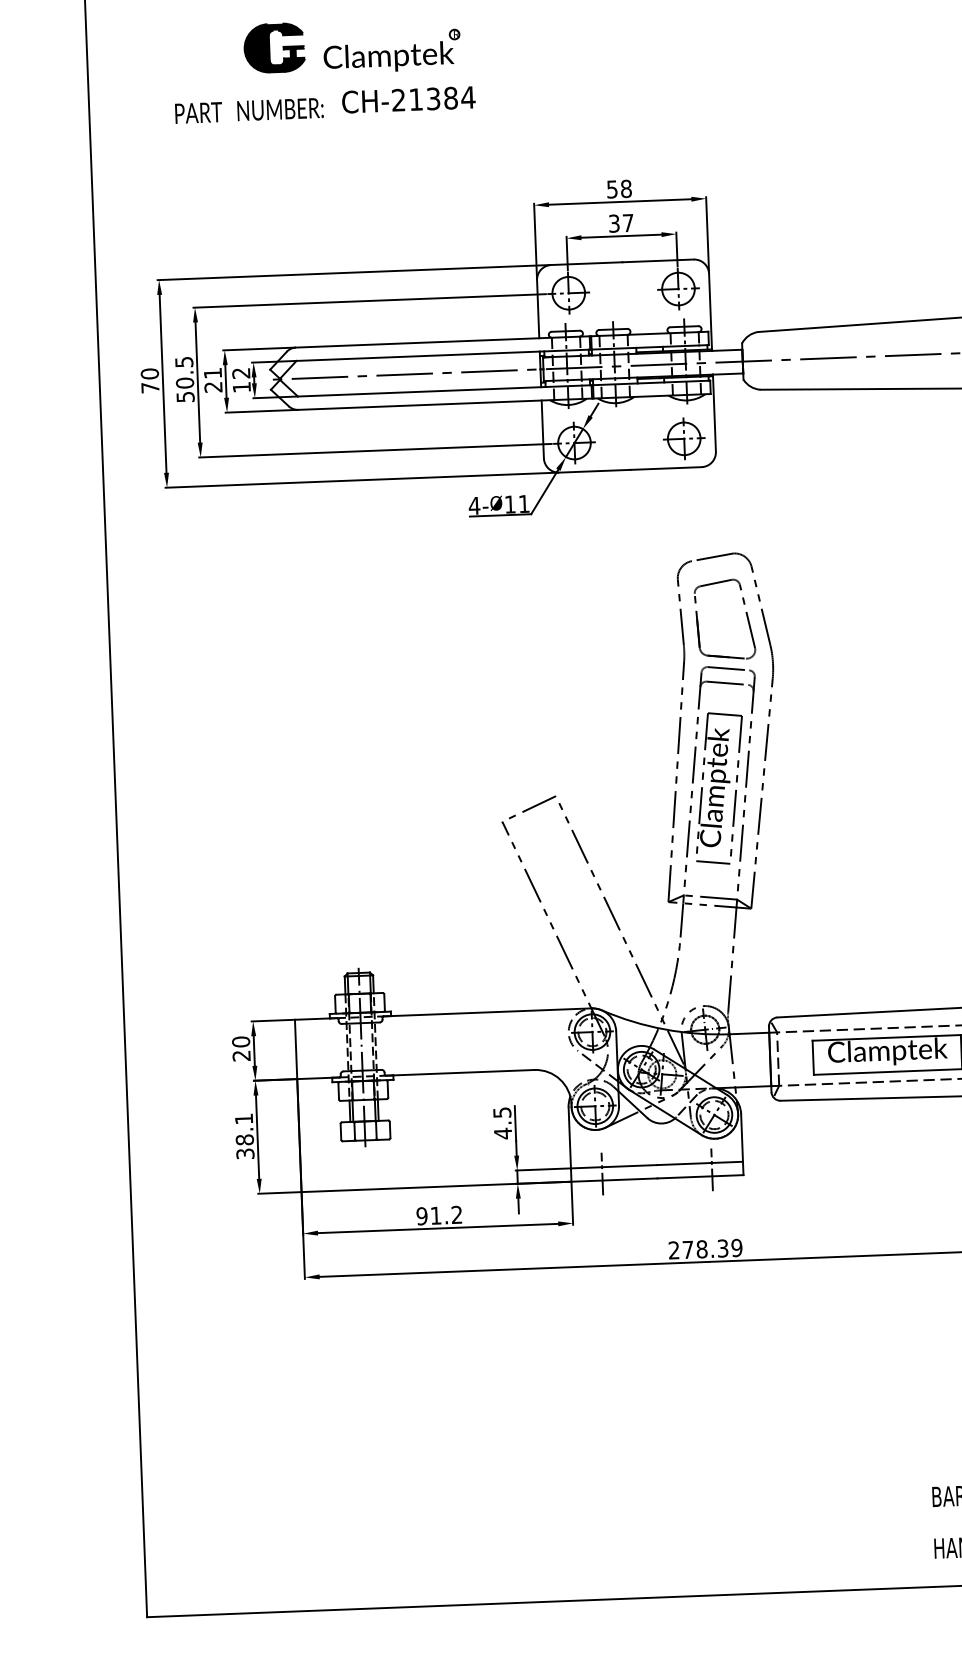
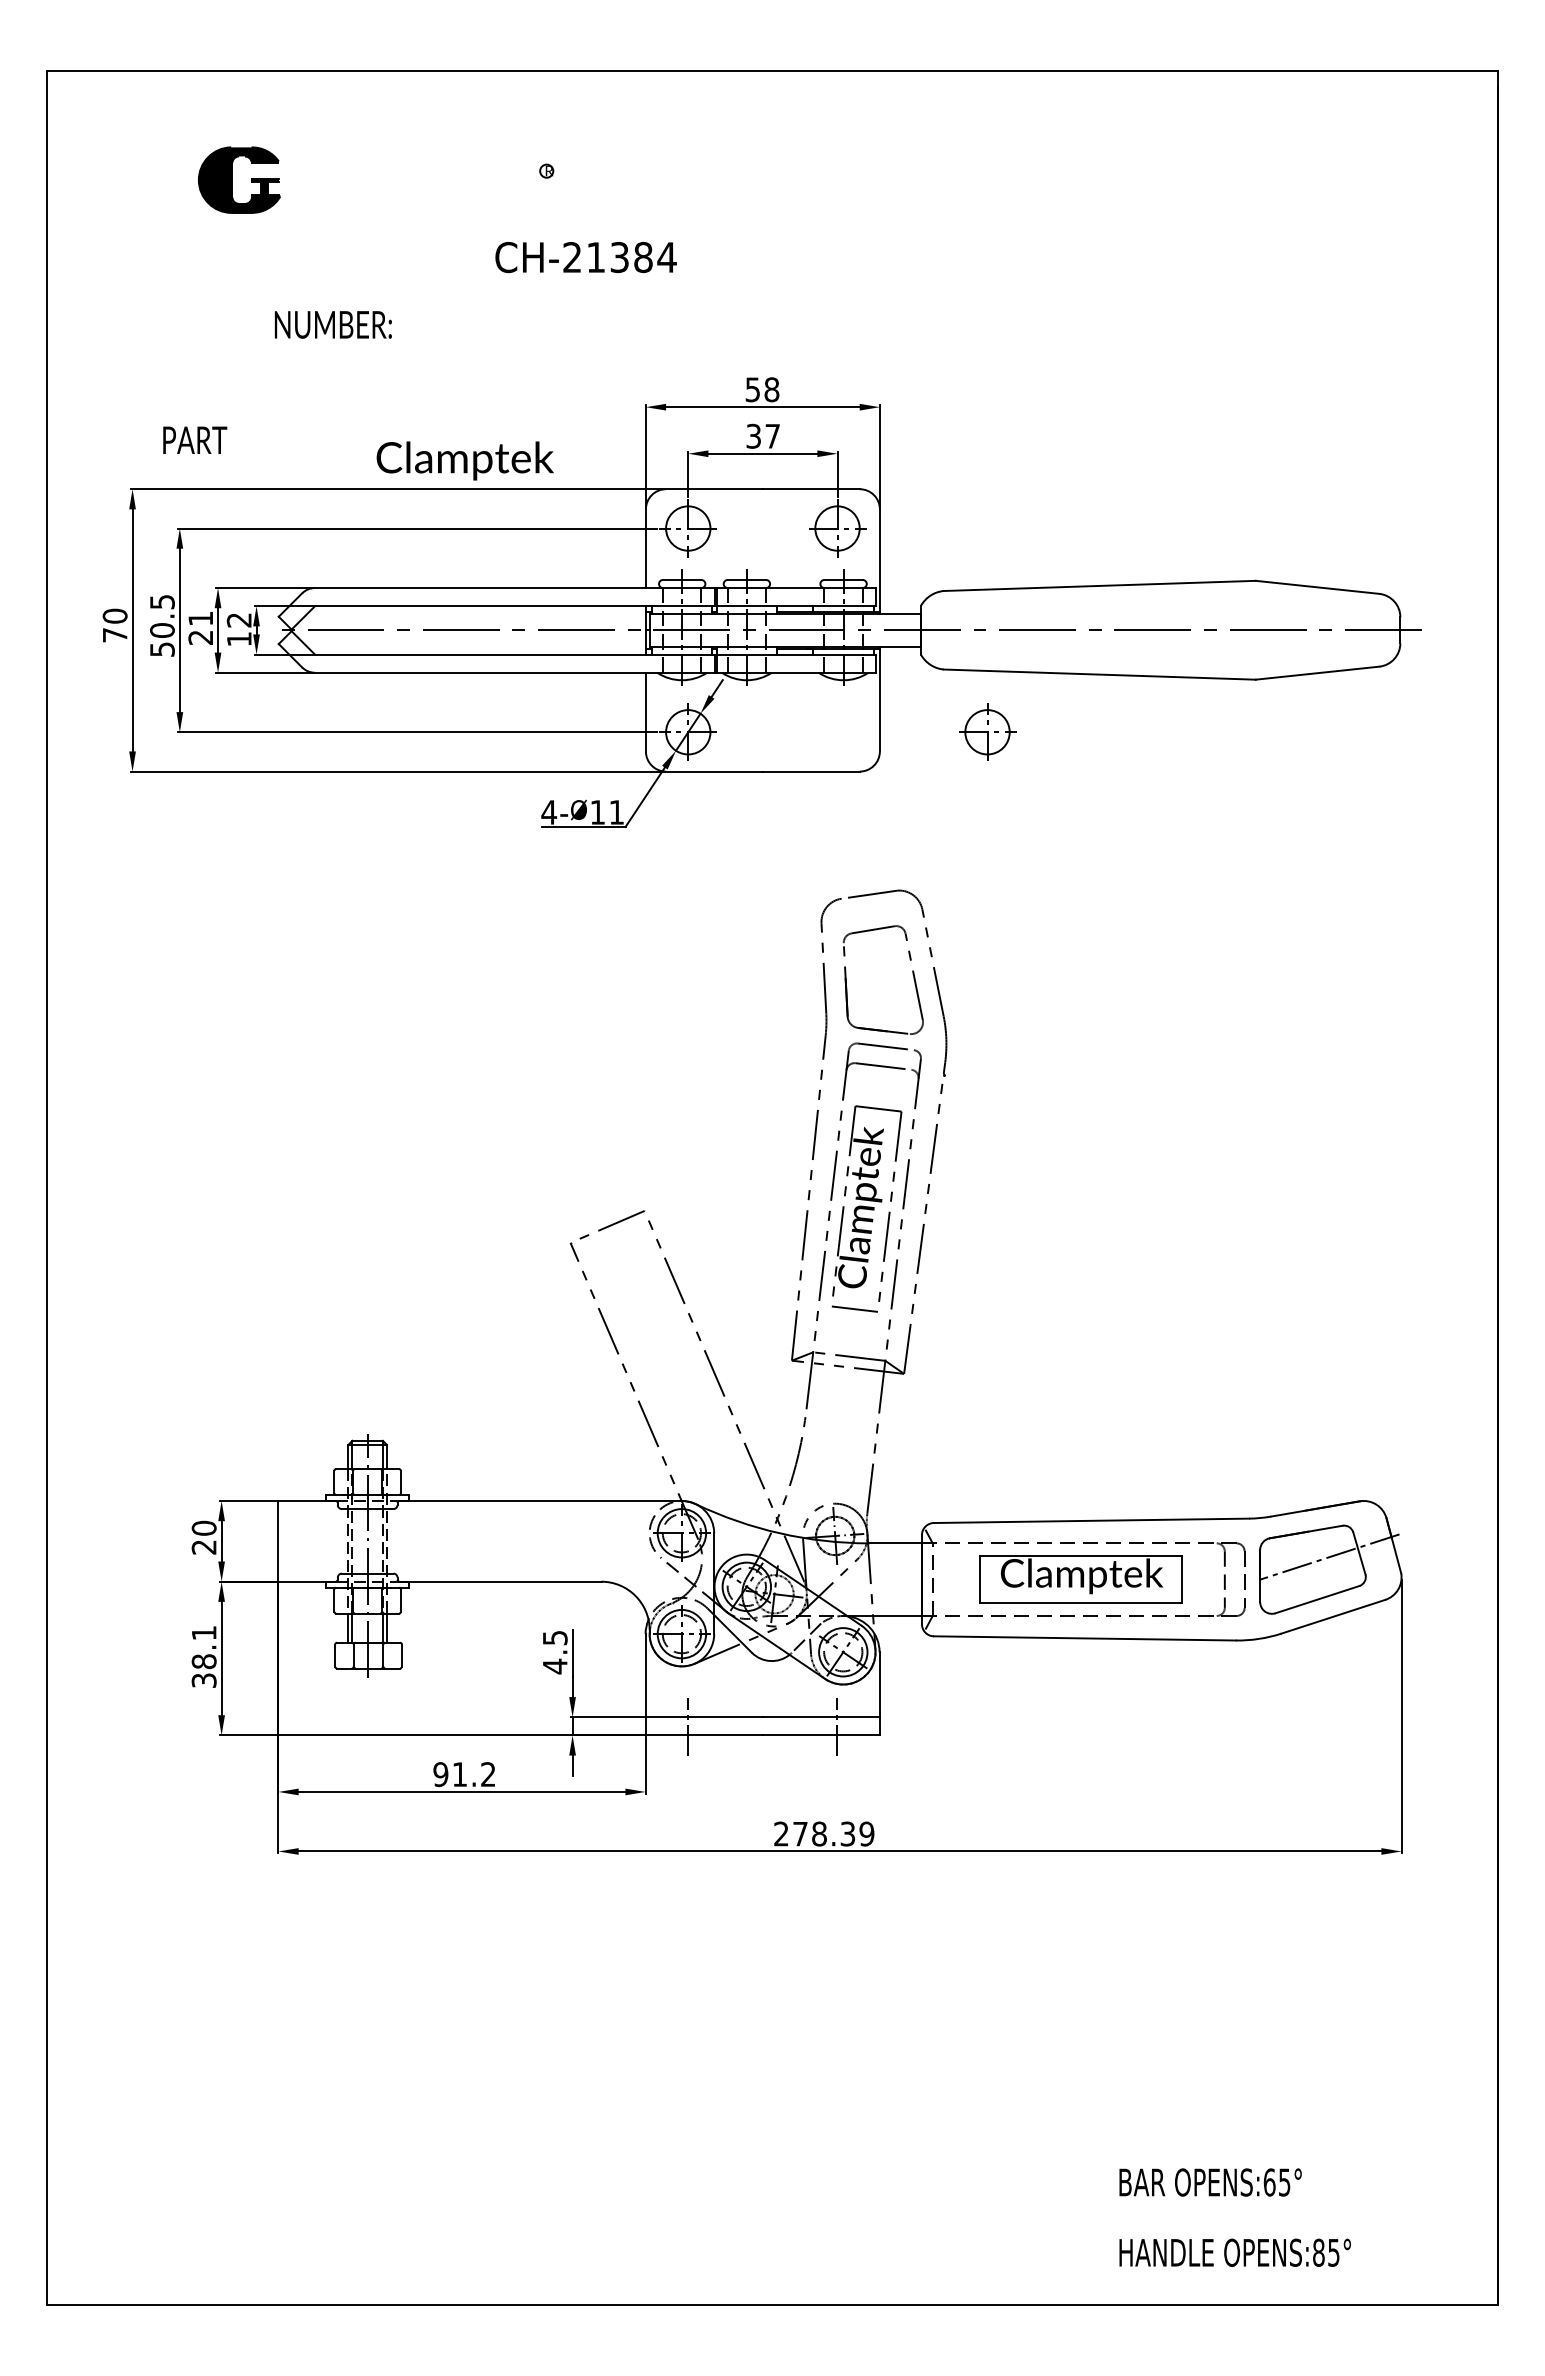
part: (269, 47) -> (232, 179), moved
text: (388, 57) -> (464, 460), moved
text: (408, 99) -> (585, 257), moved
text: (279, 109) -> (332, 324), moved
text: (199, 112) -> (195, 439), moved
part: (684, 438) -> (987, 731), moved

